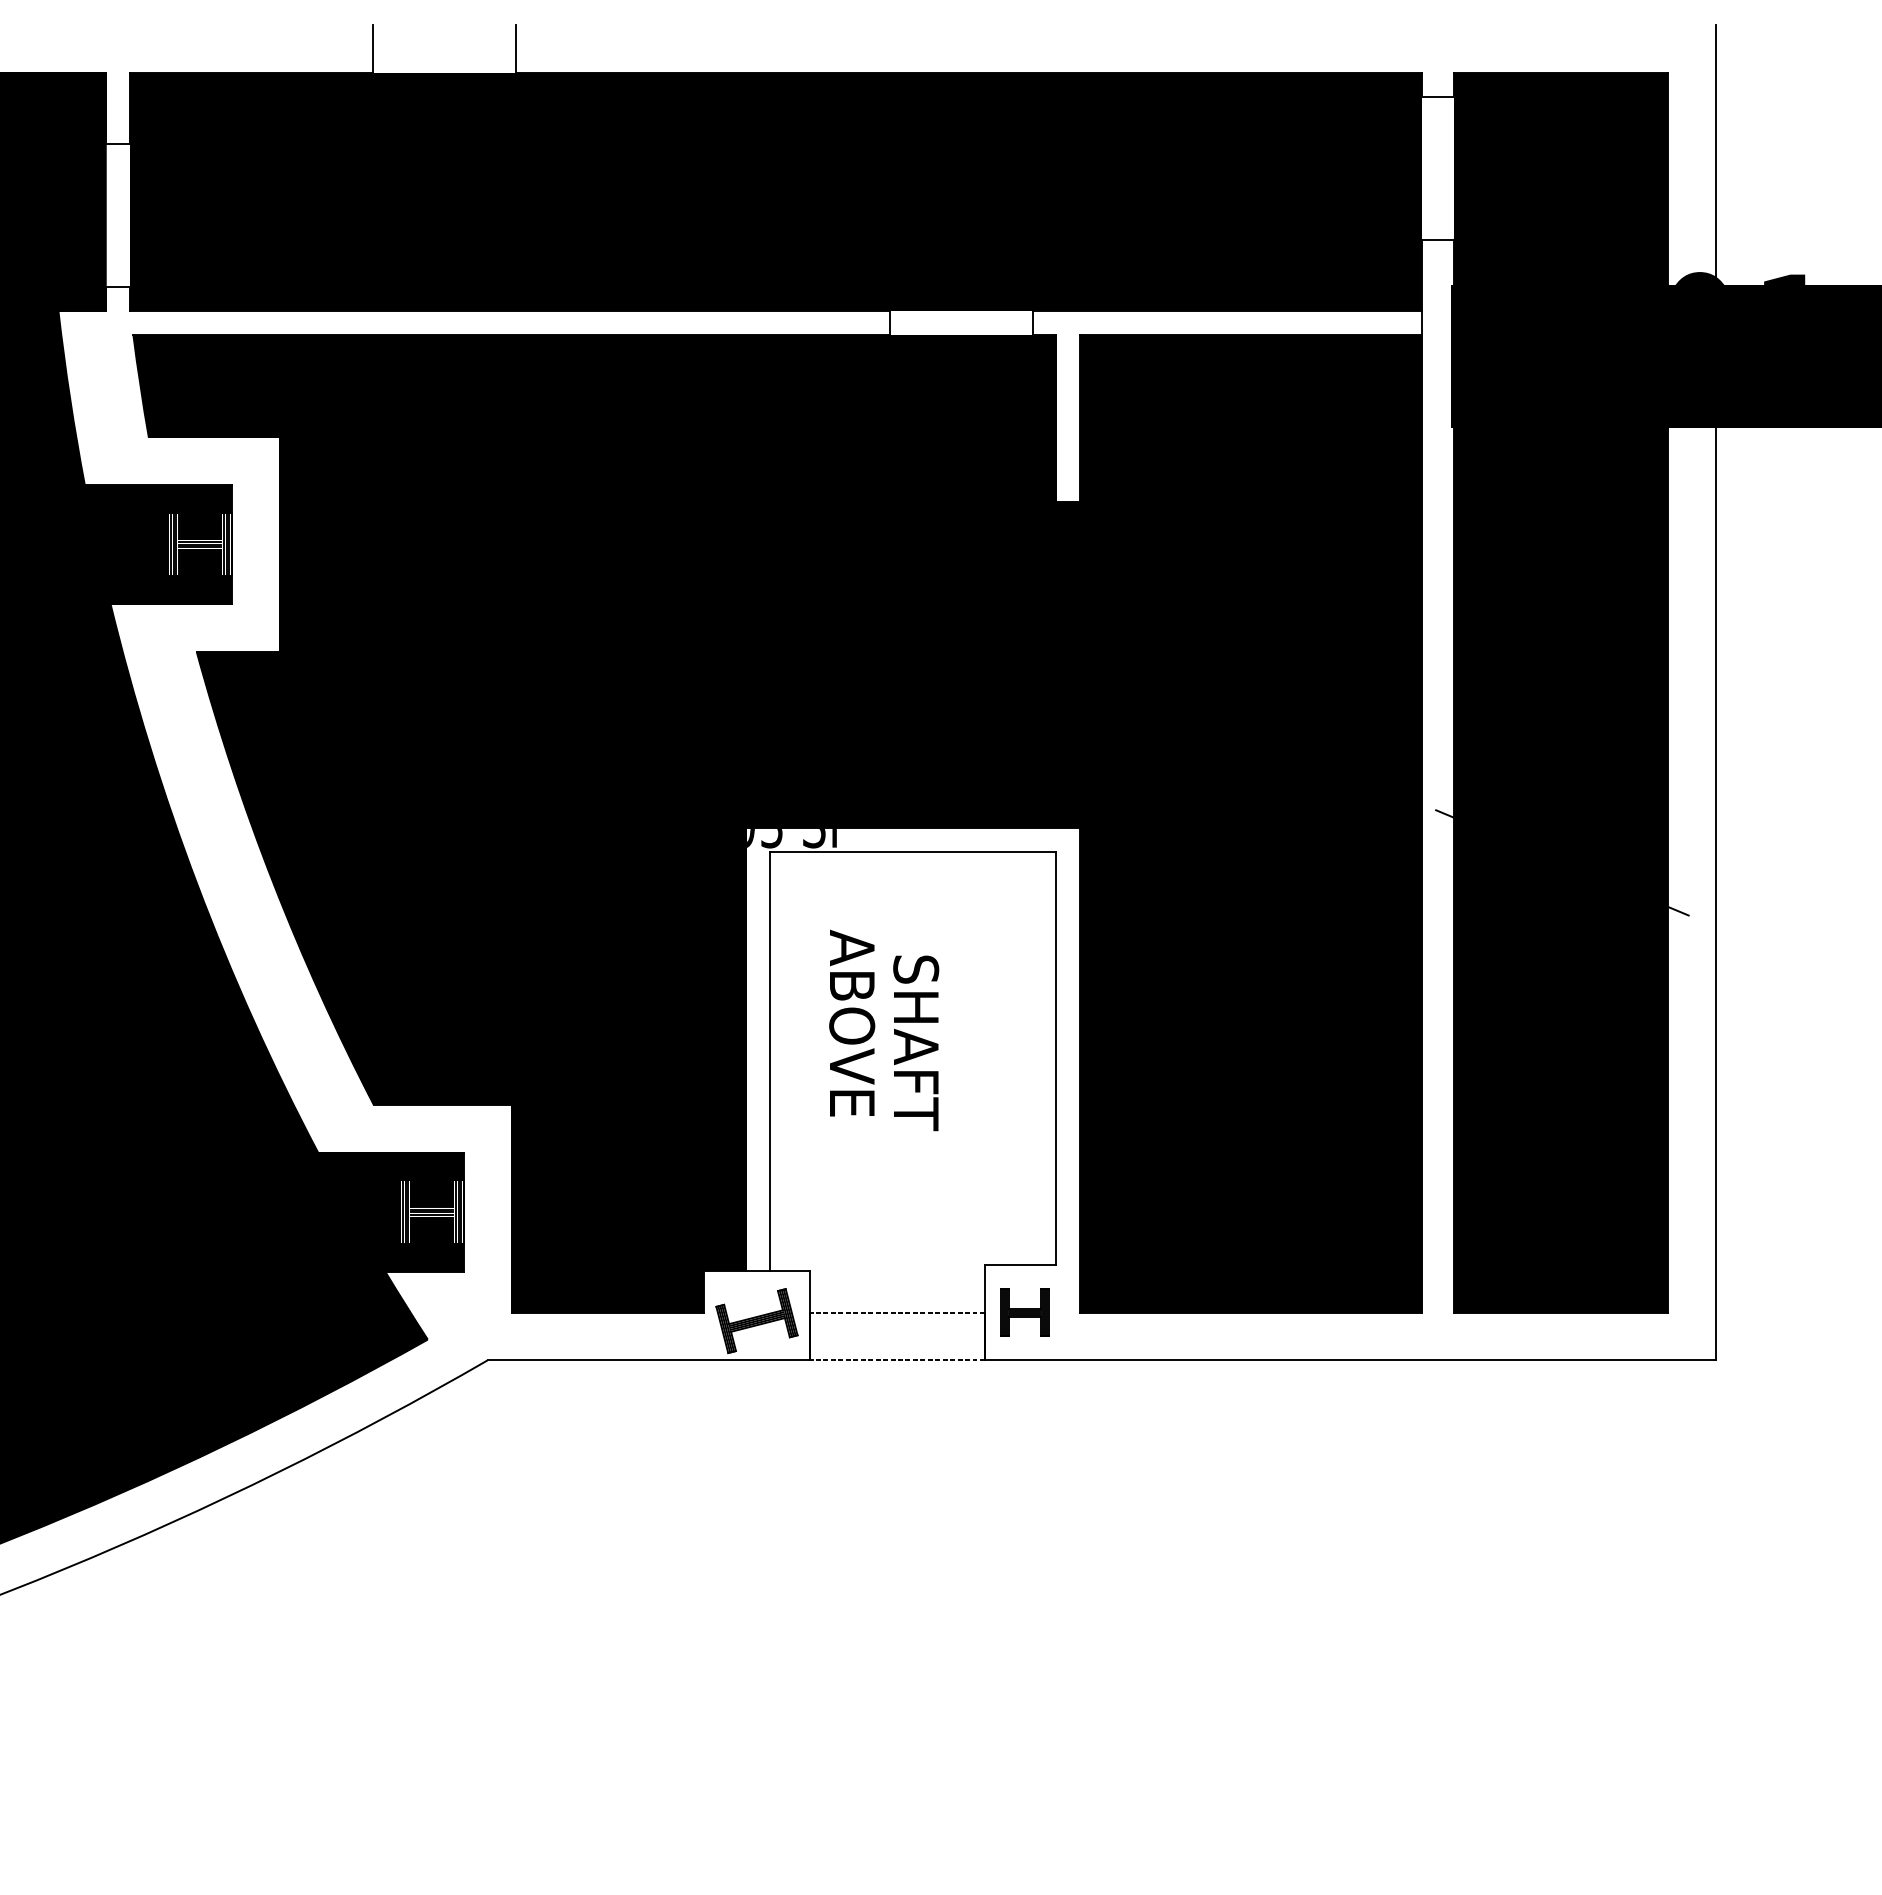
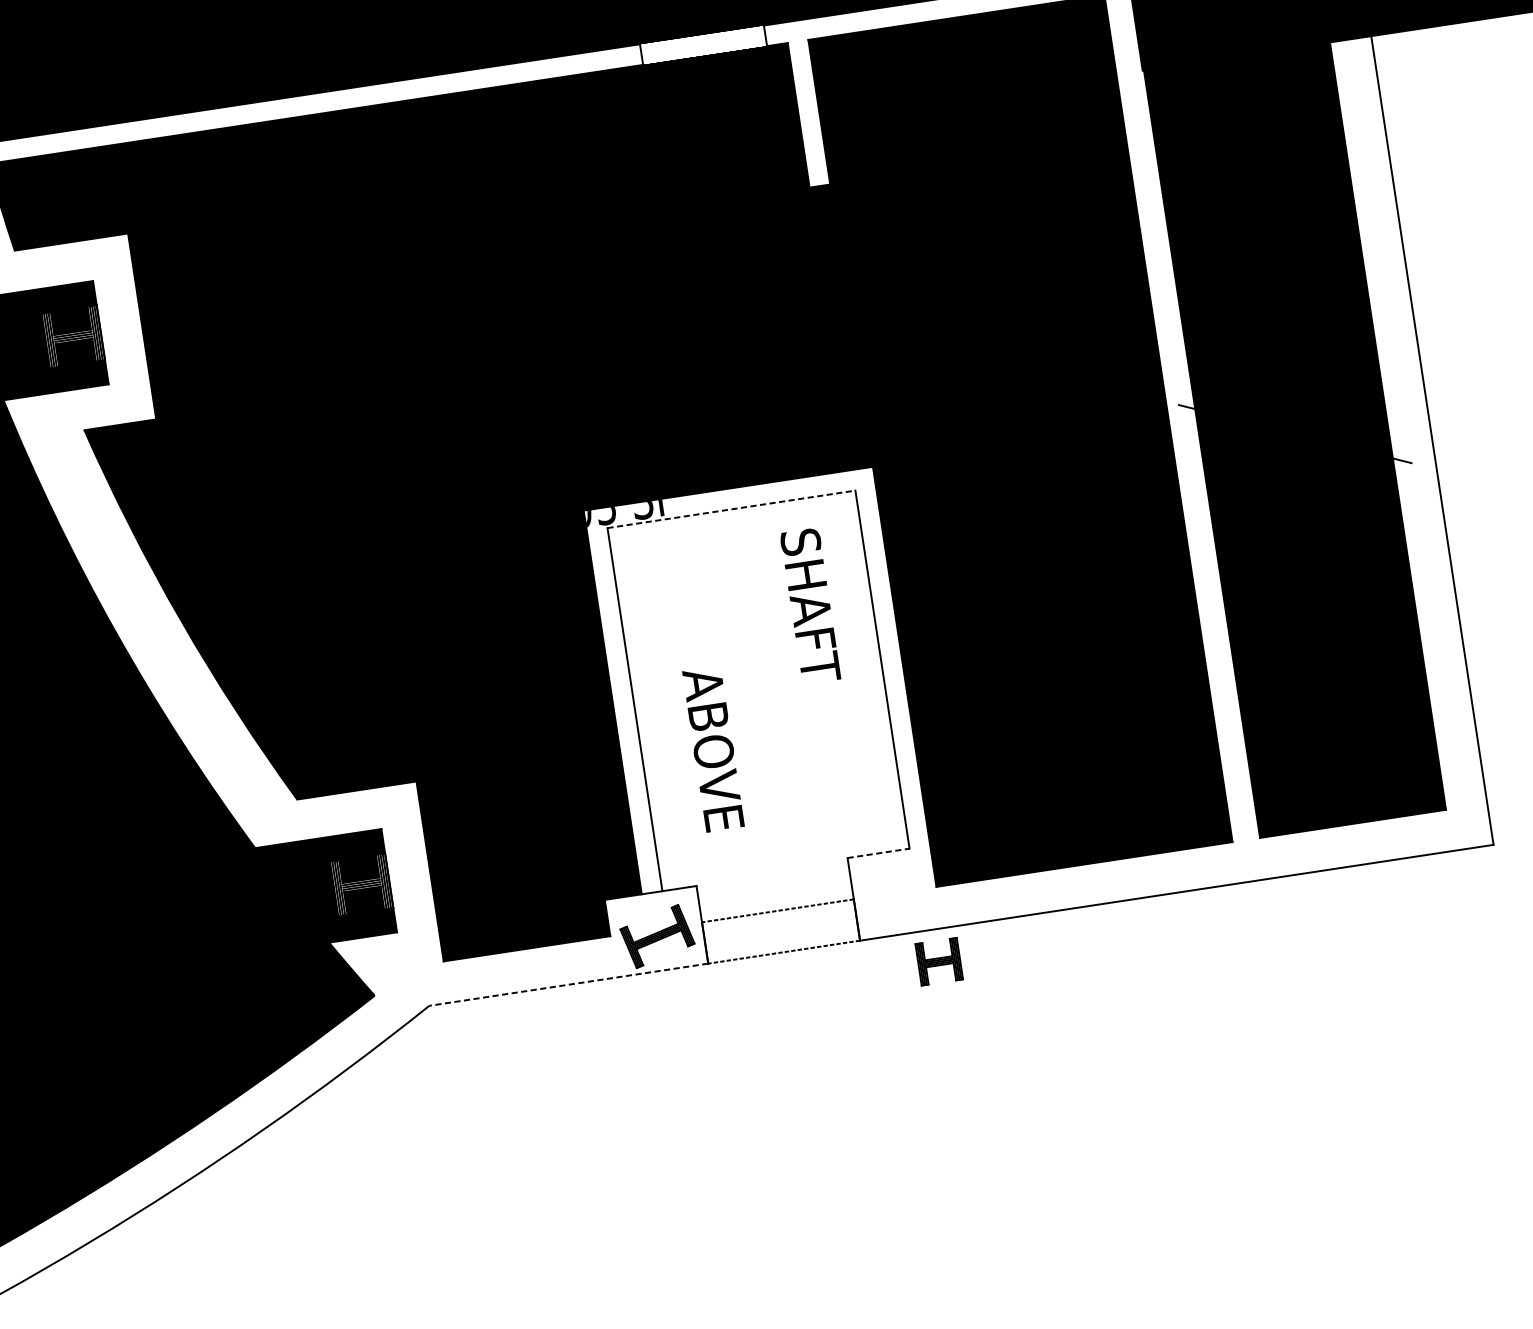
line: (913, 851) -> (731, 509), solid -> dashed
text: (852, 1022) -> (713, 748), moved
text: (916, 1043) -> (810, 606), moved
line: (1020, 1264) -> (878, 853), solid -> dashed
part: (1024, 1312) -> (939, 961), moved
line: (648, 1360) -> (568, 984), solid -> dashed

